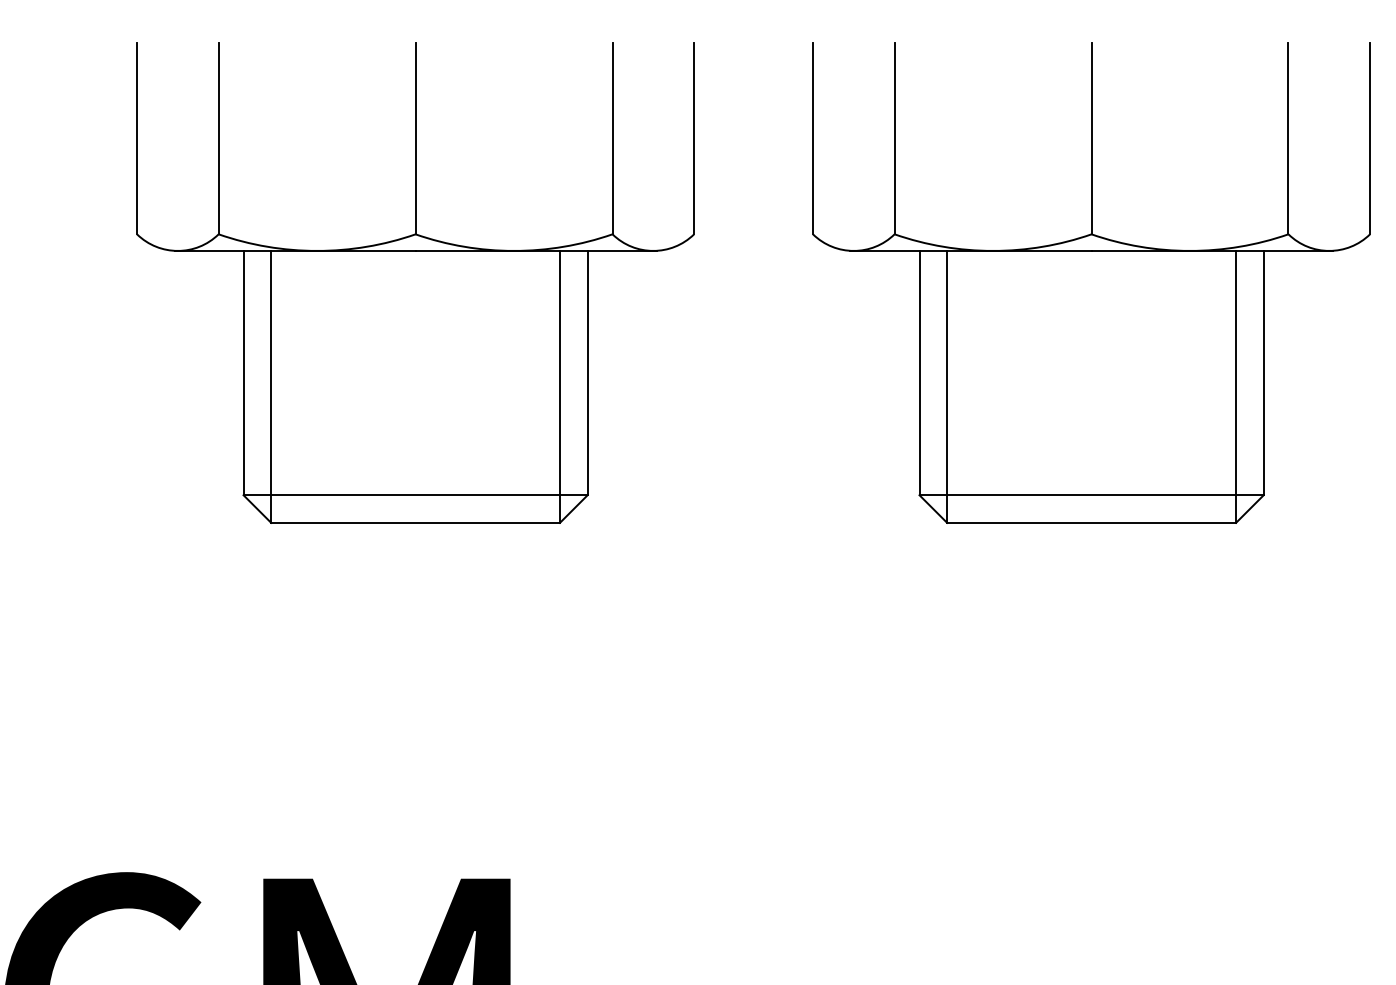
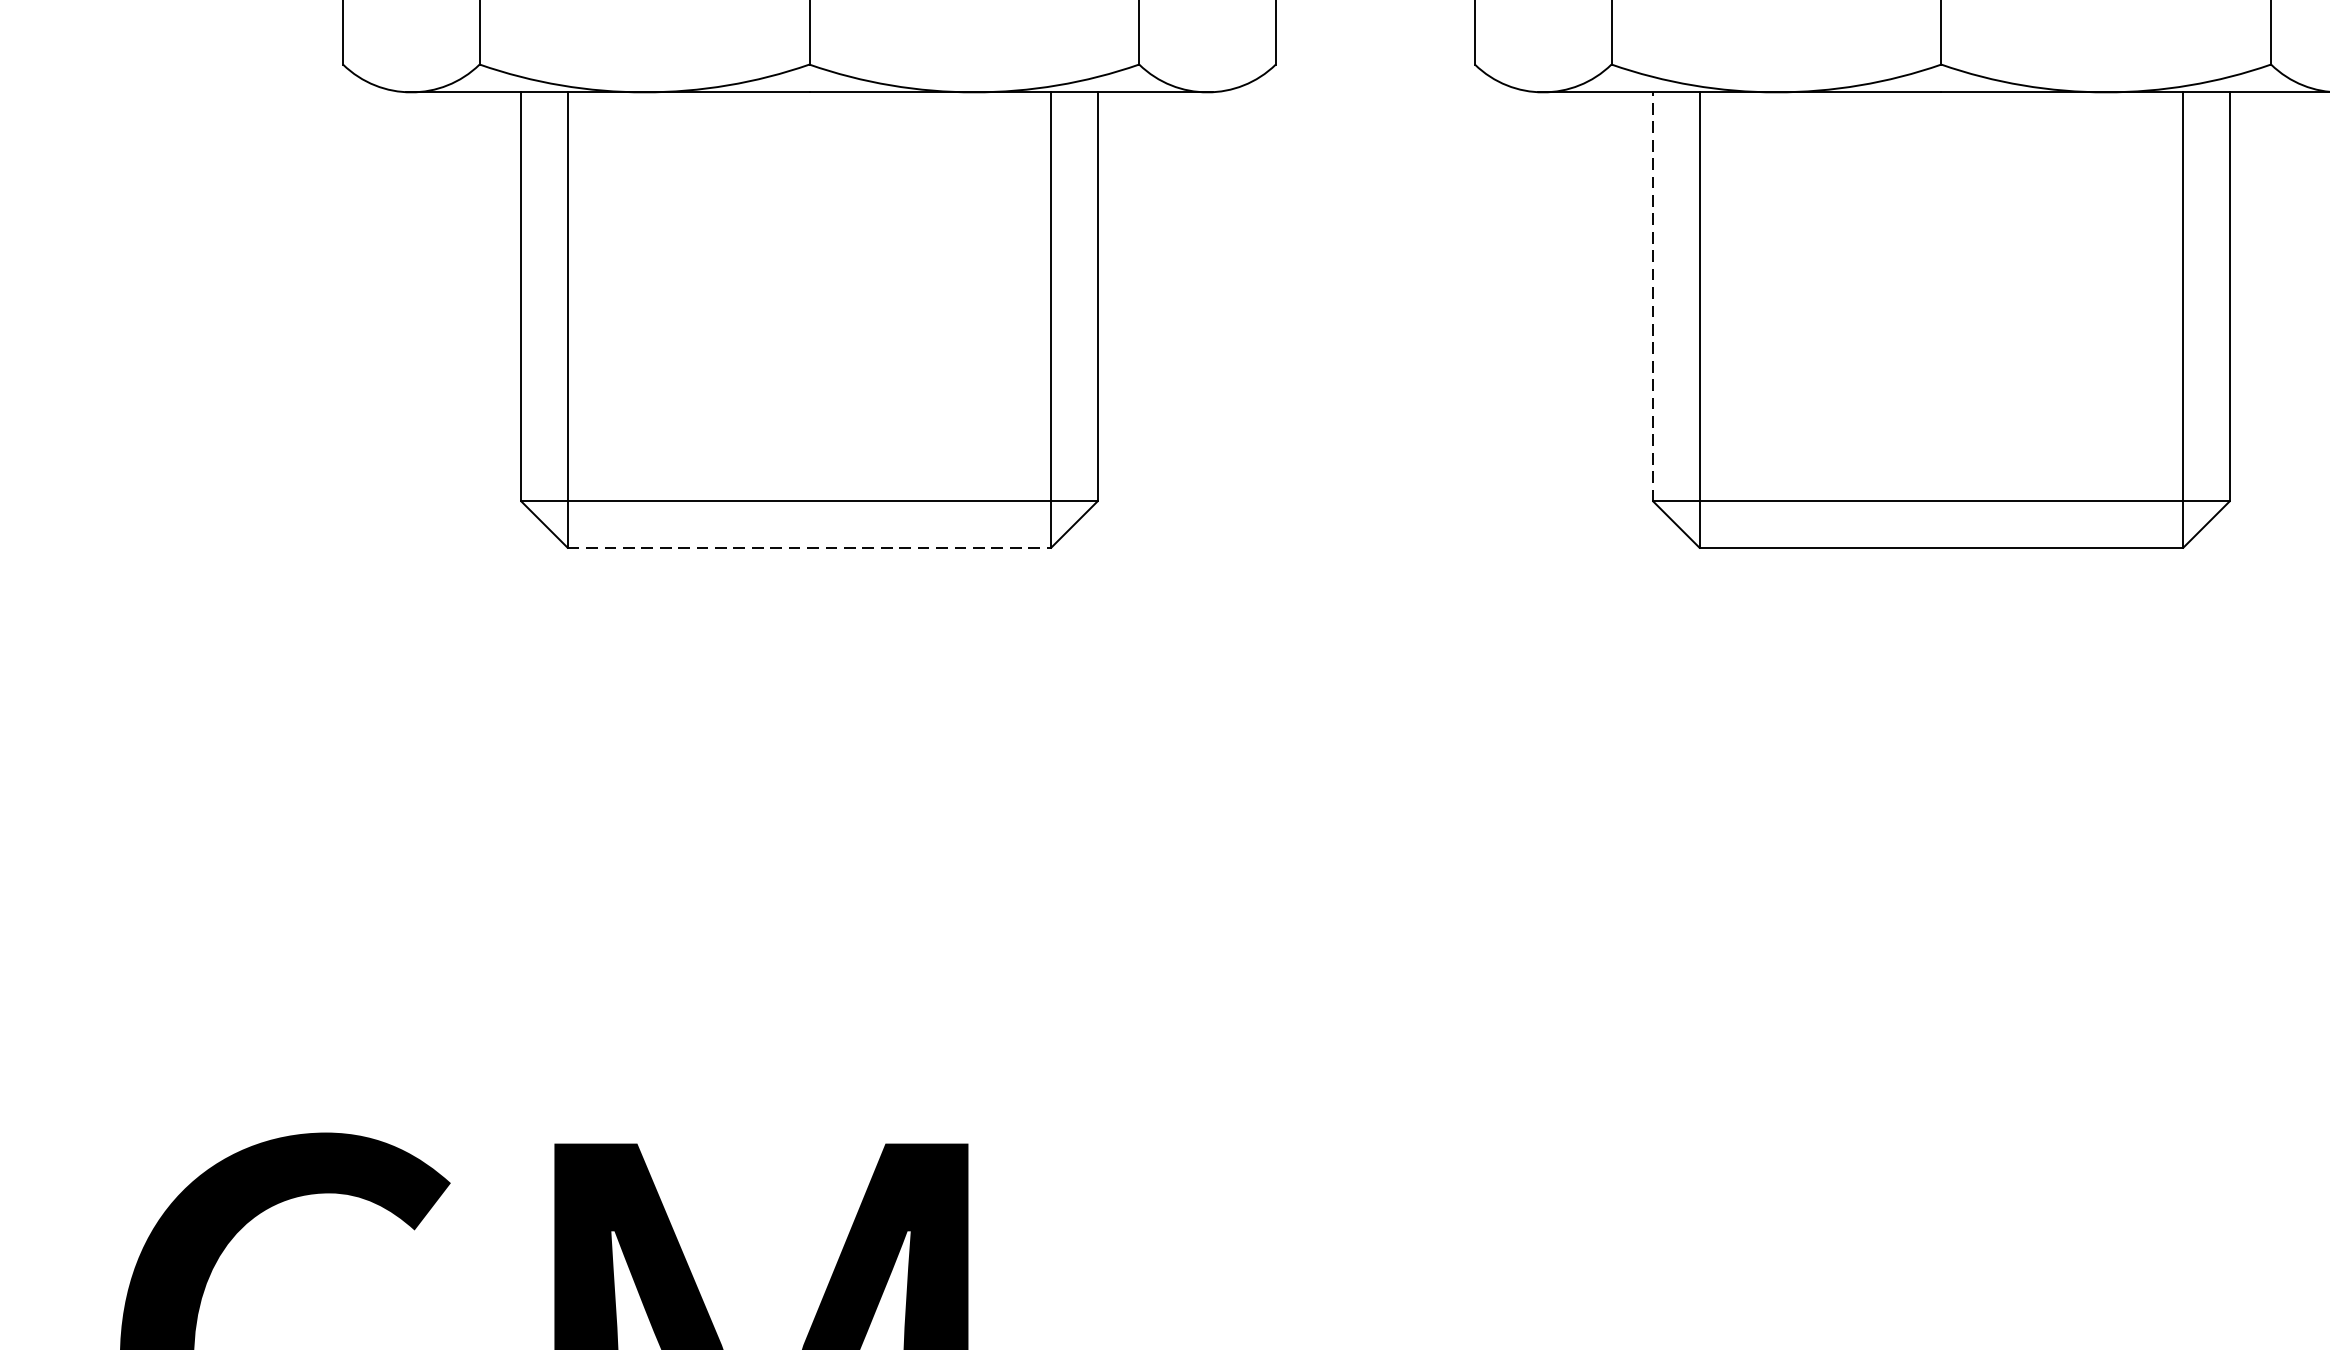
line: (919, 372) -> (1653, 295), solid -> dashed
line: (416, 522) -> (810, 547), solid -> dashed

